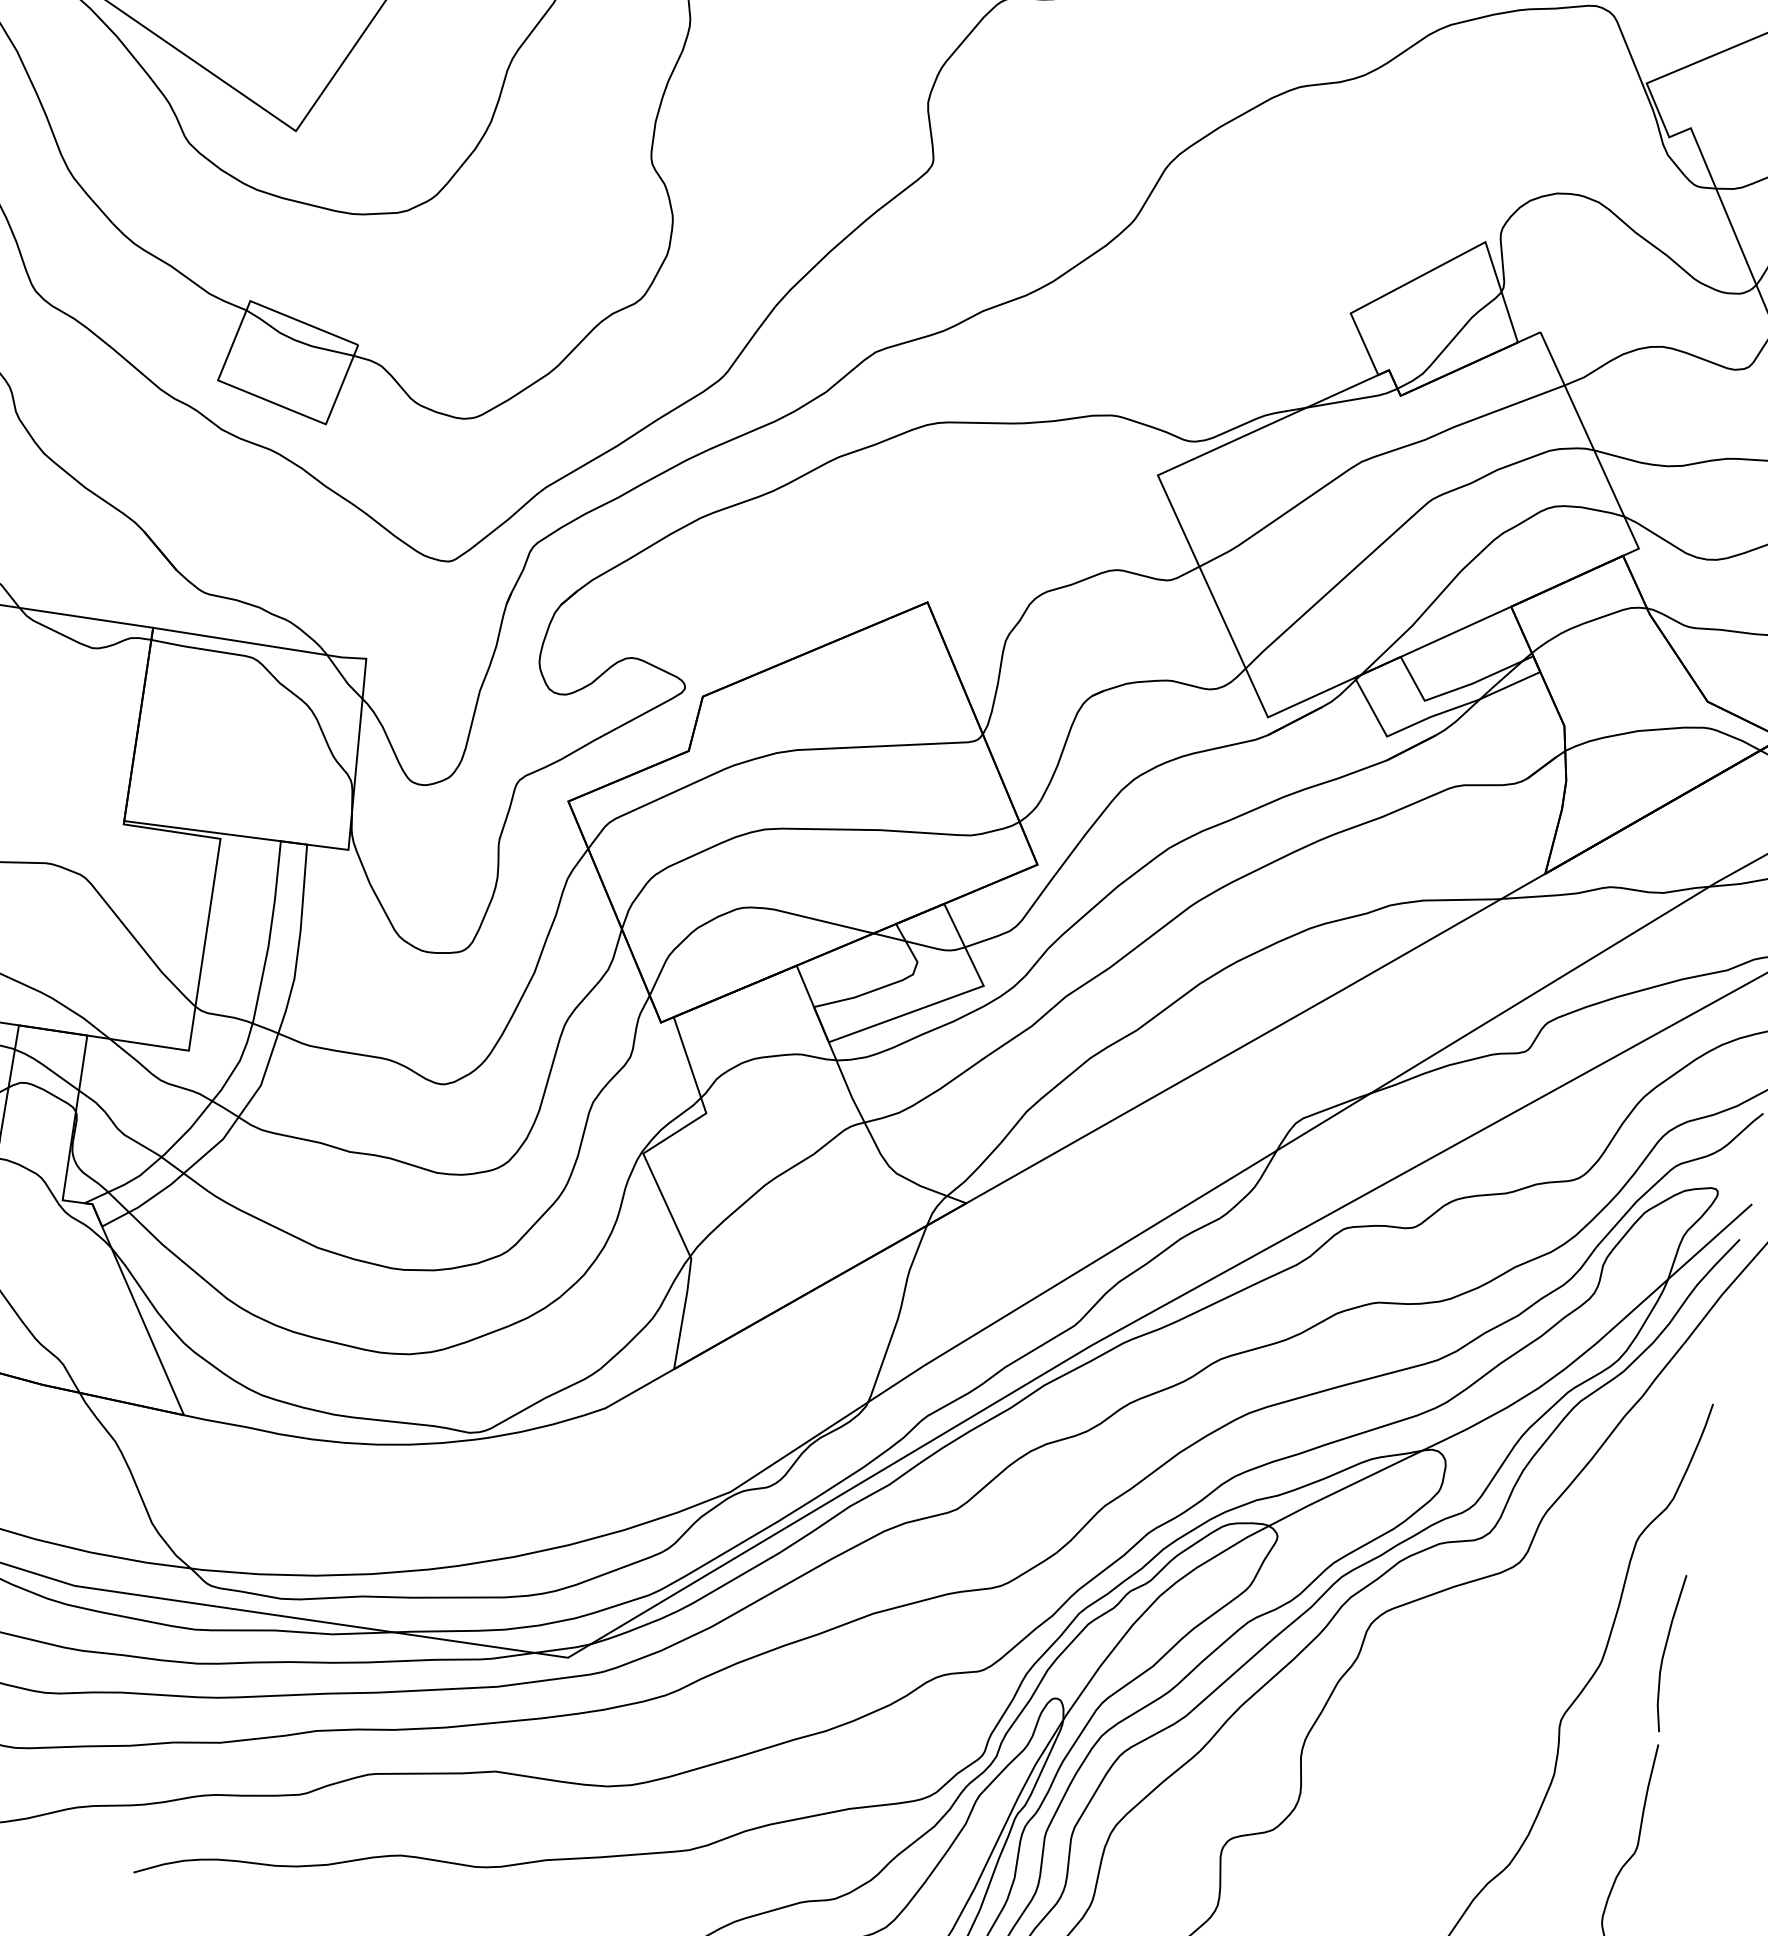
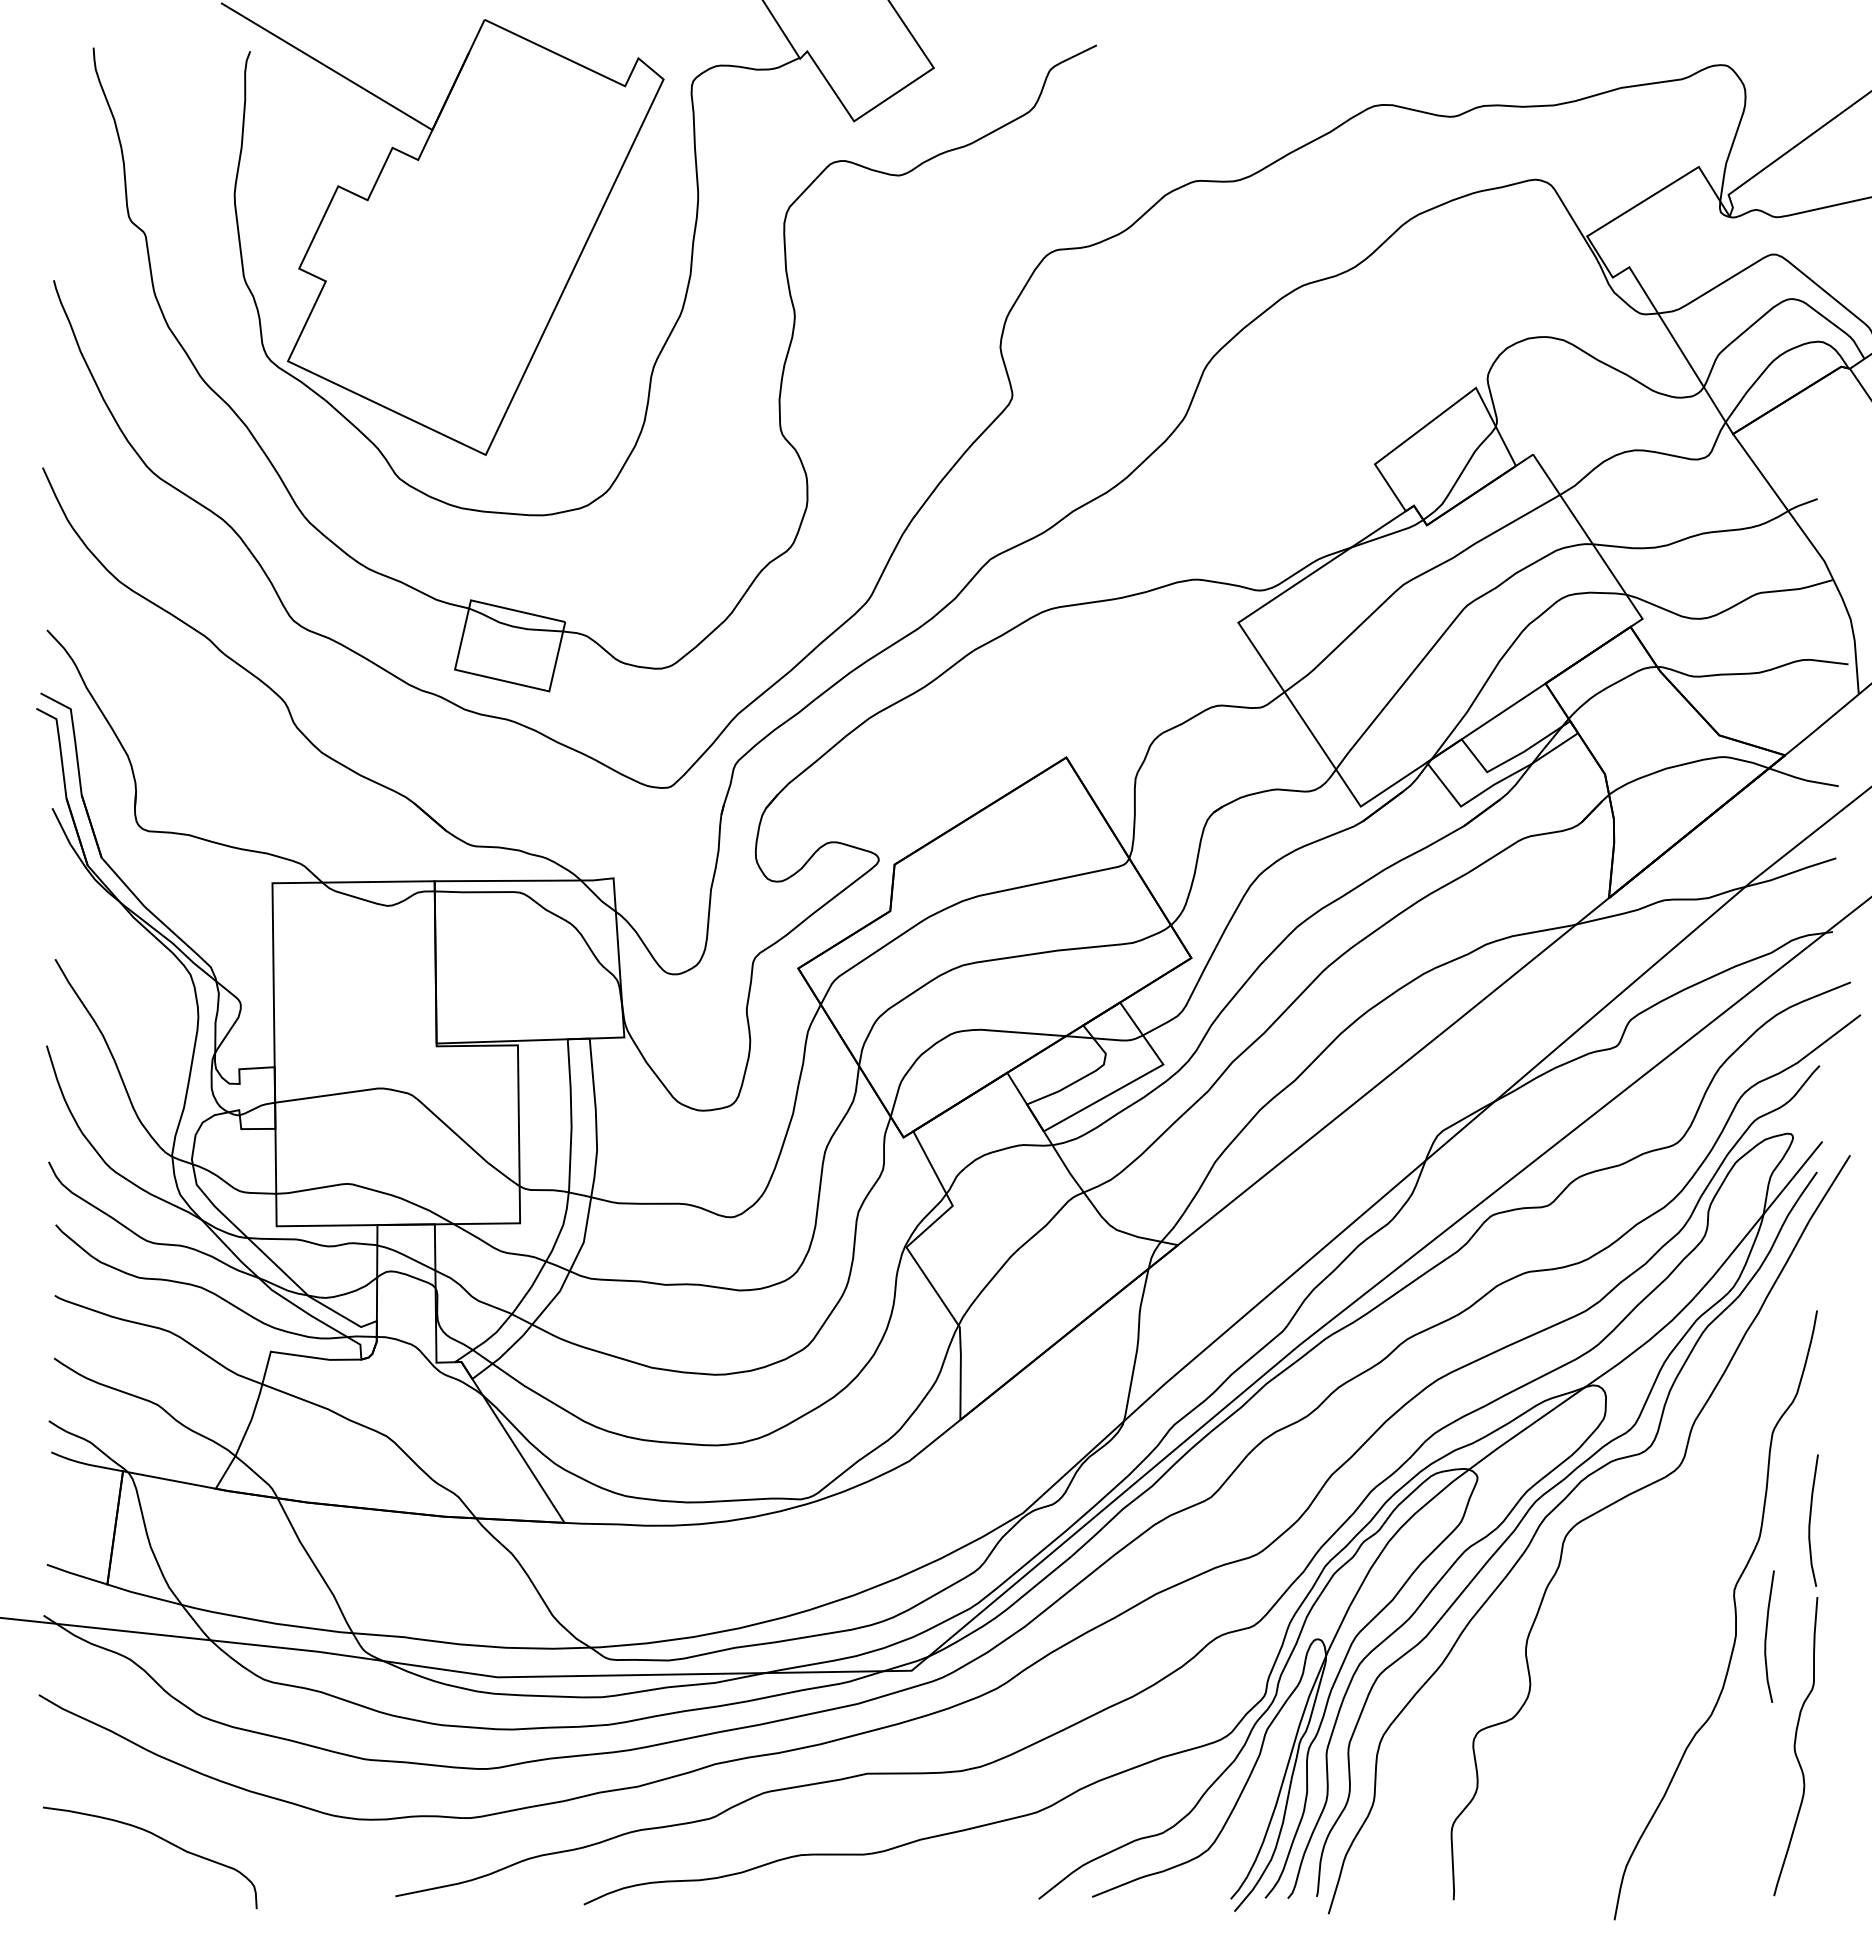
curve: (1590, 1781) -> (1766, 1636), added

